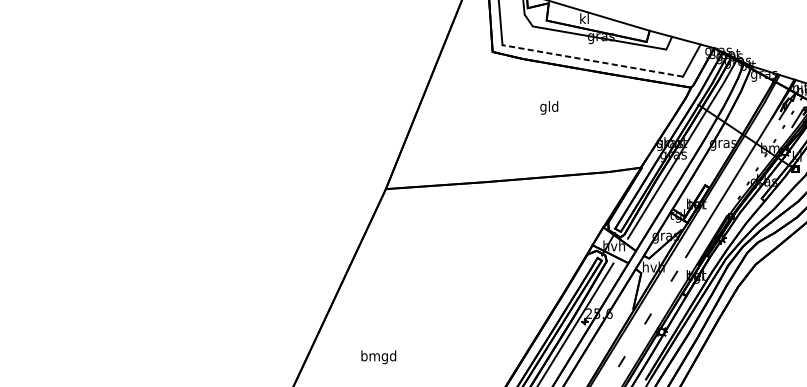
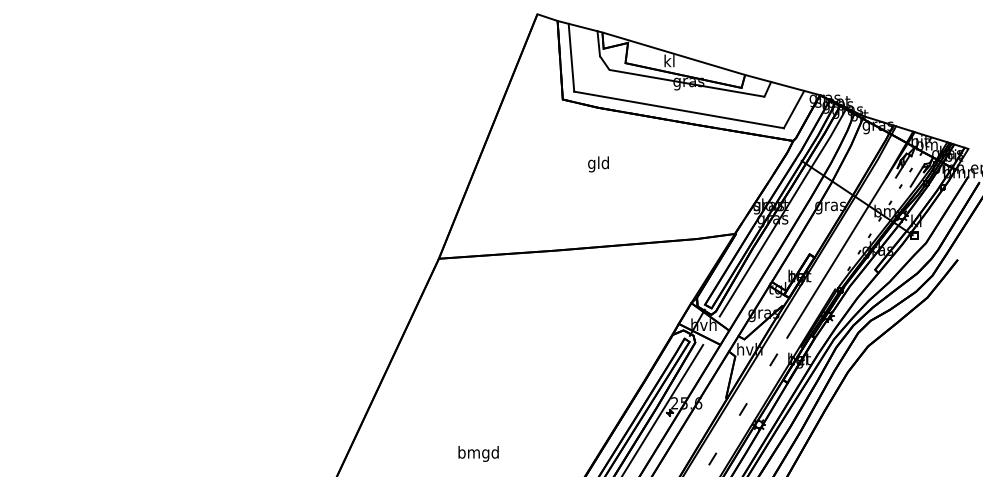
line: (592, 60) -> (678, 109), dashed -> solid
text: (549, 107) -> (598, 164), moved
text: (378, 356) -> (478, 453), moved

